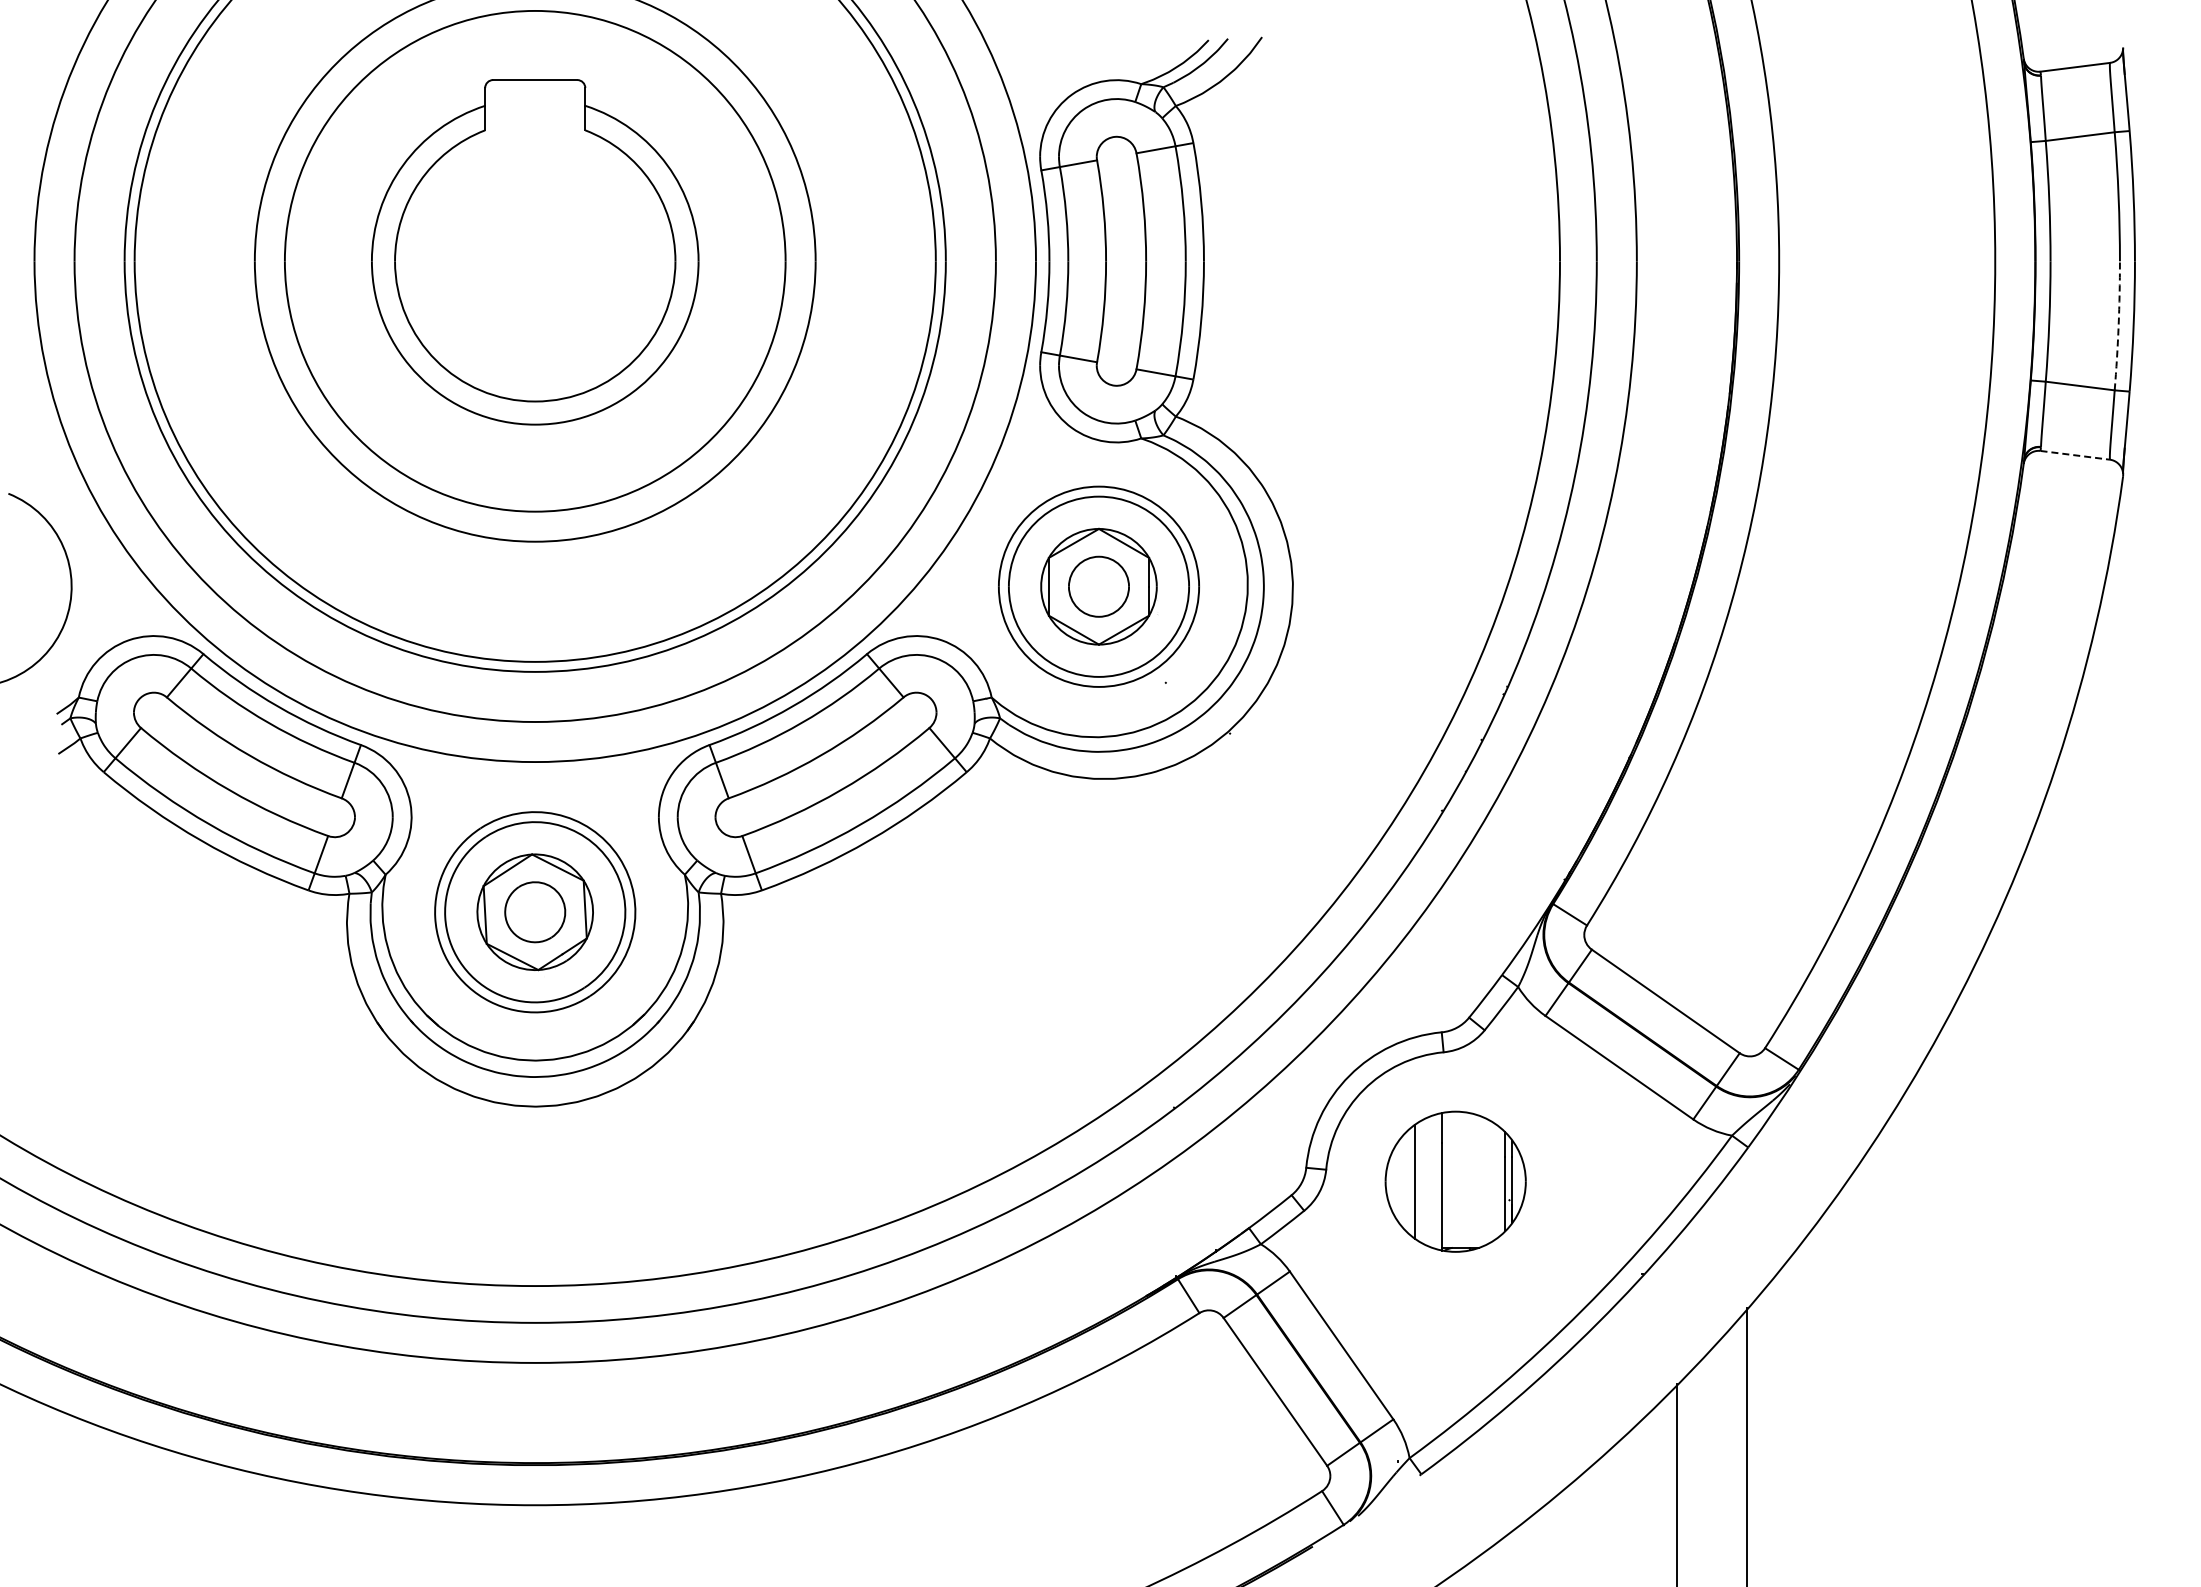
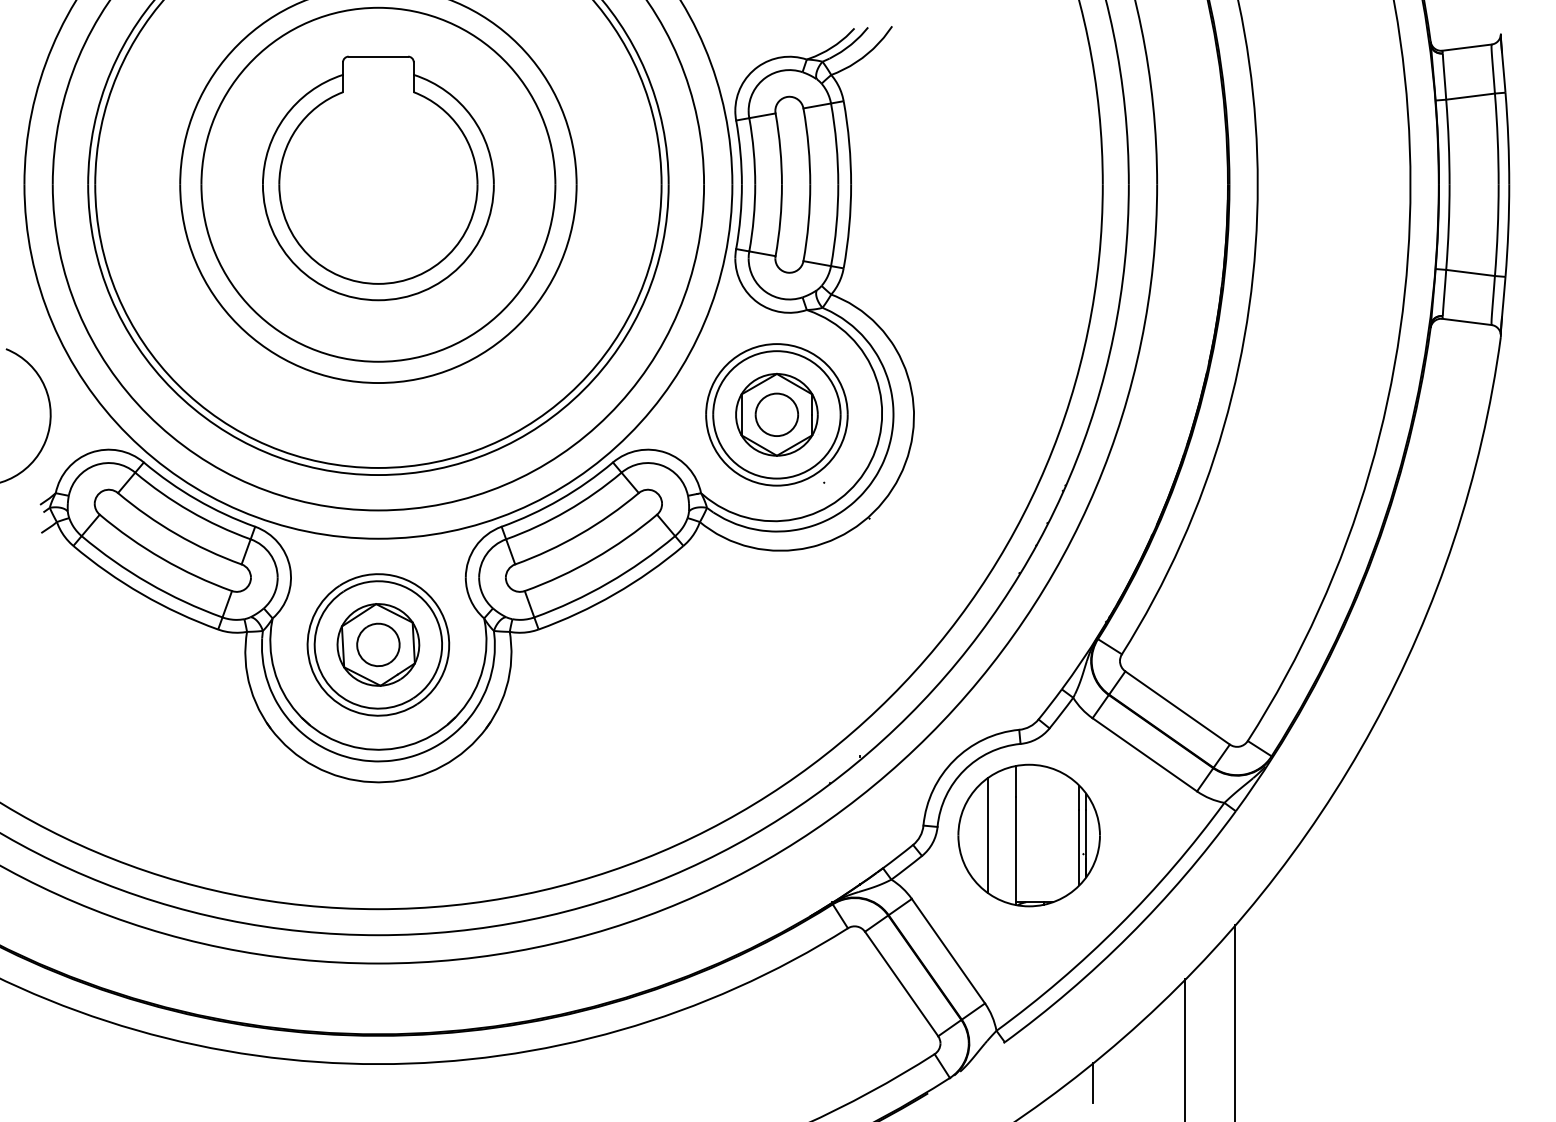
arc: (2118, 325) -> (1497, 230), dashed -> solid
line: (2075, 455) -> (1467, 322), dashed -> solid
part: (1455, 1181) -> (1028, 835), size x1.43
line: (1546, 1532) -> (1093, 1083), added

